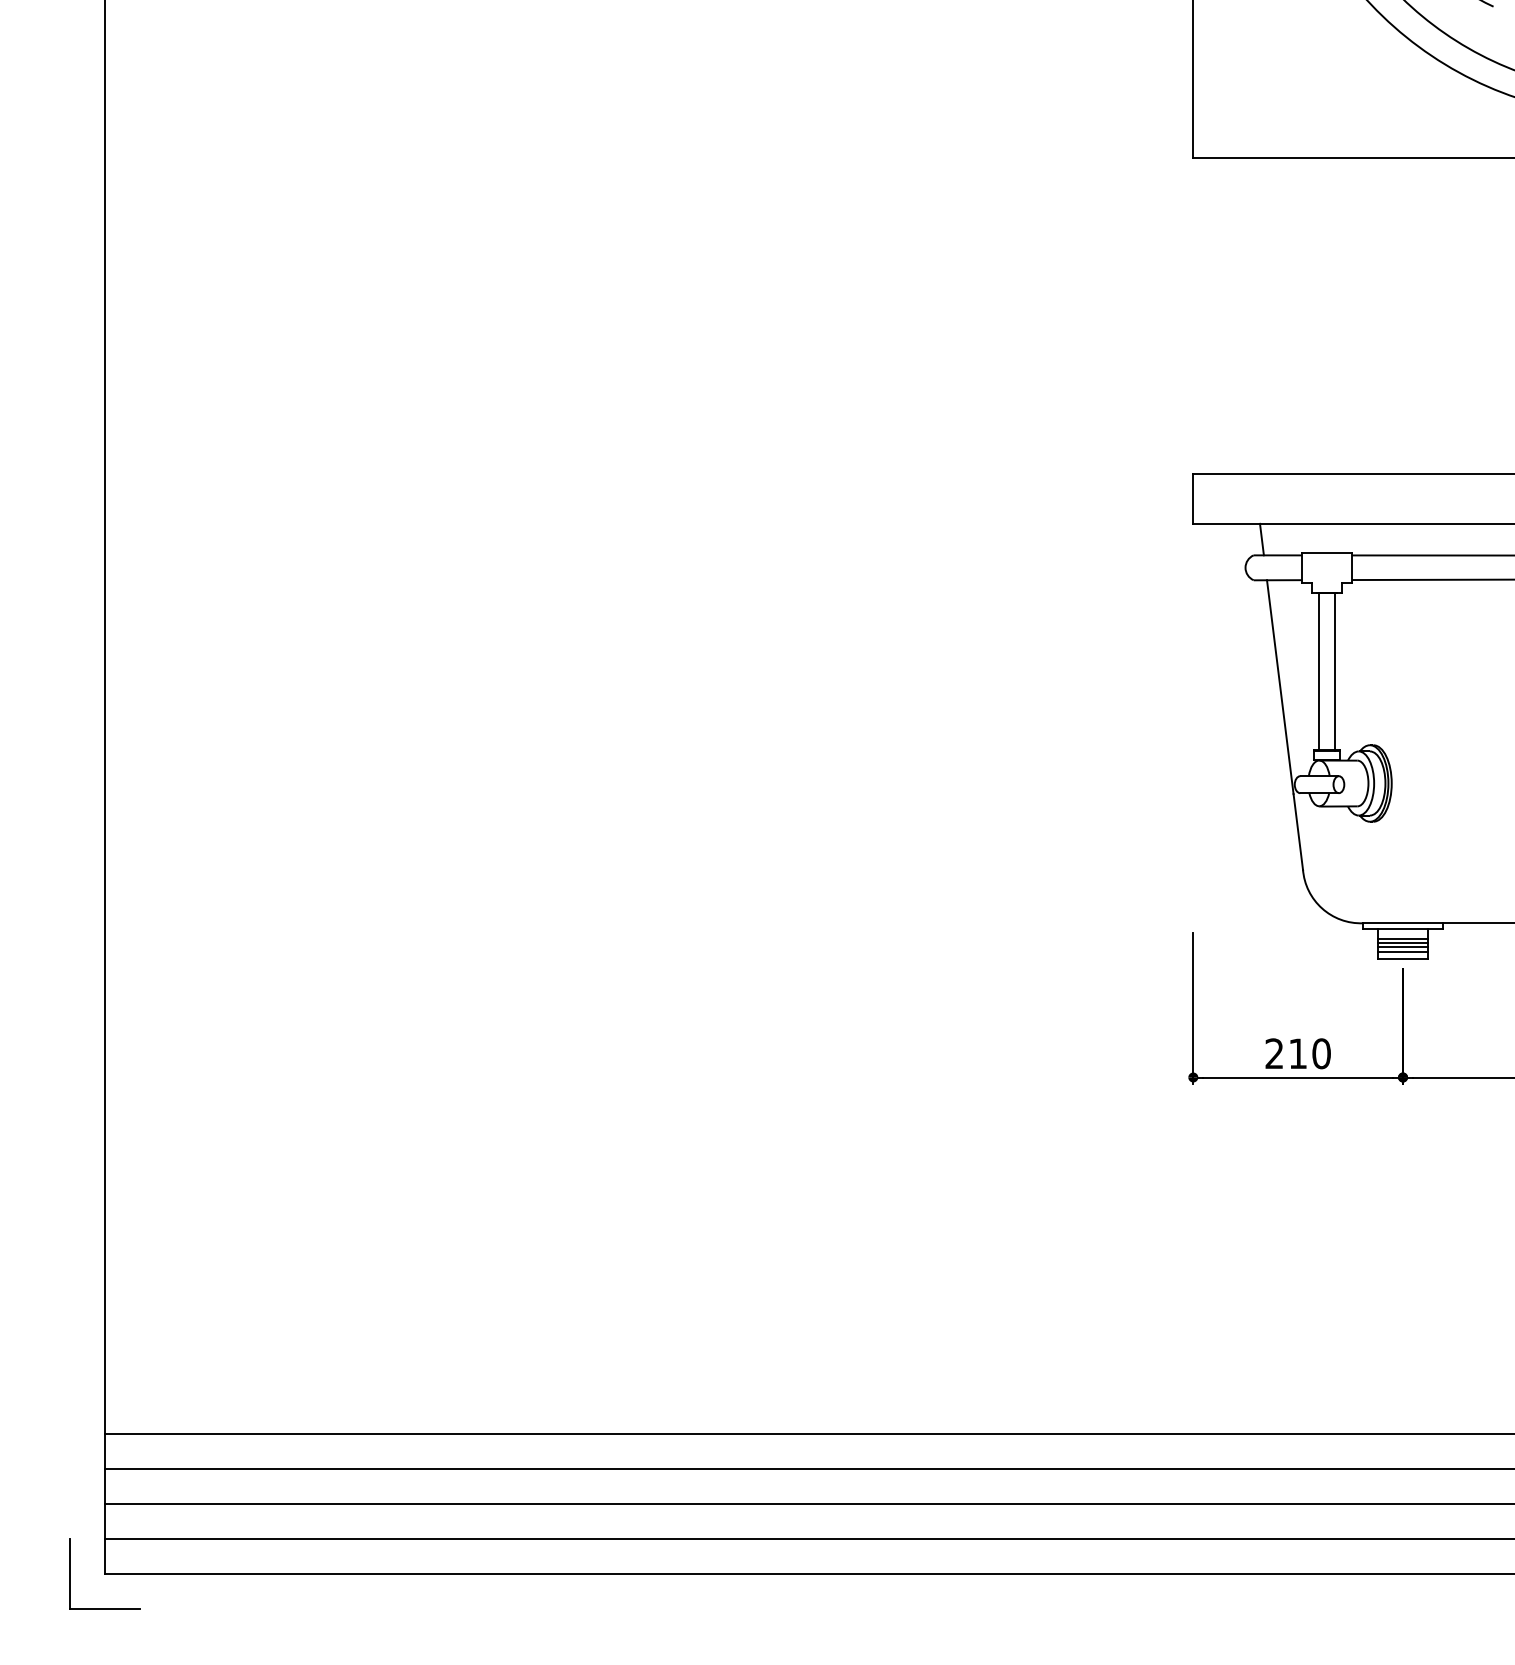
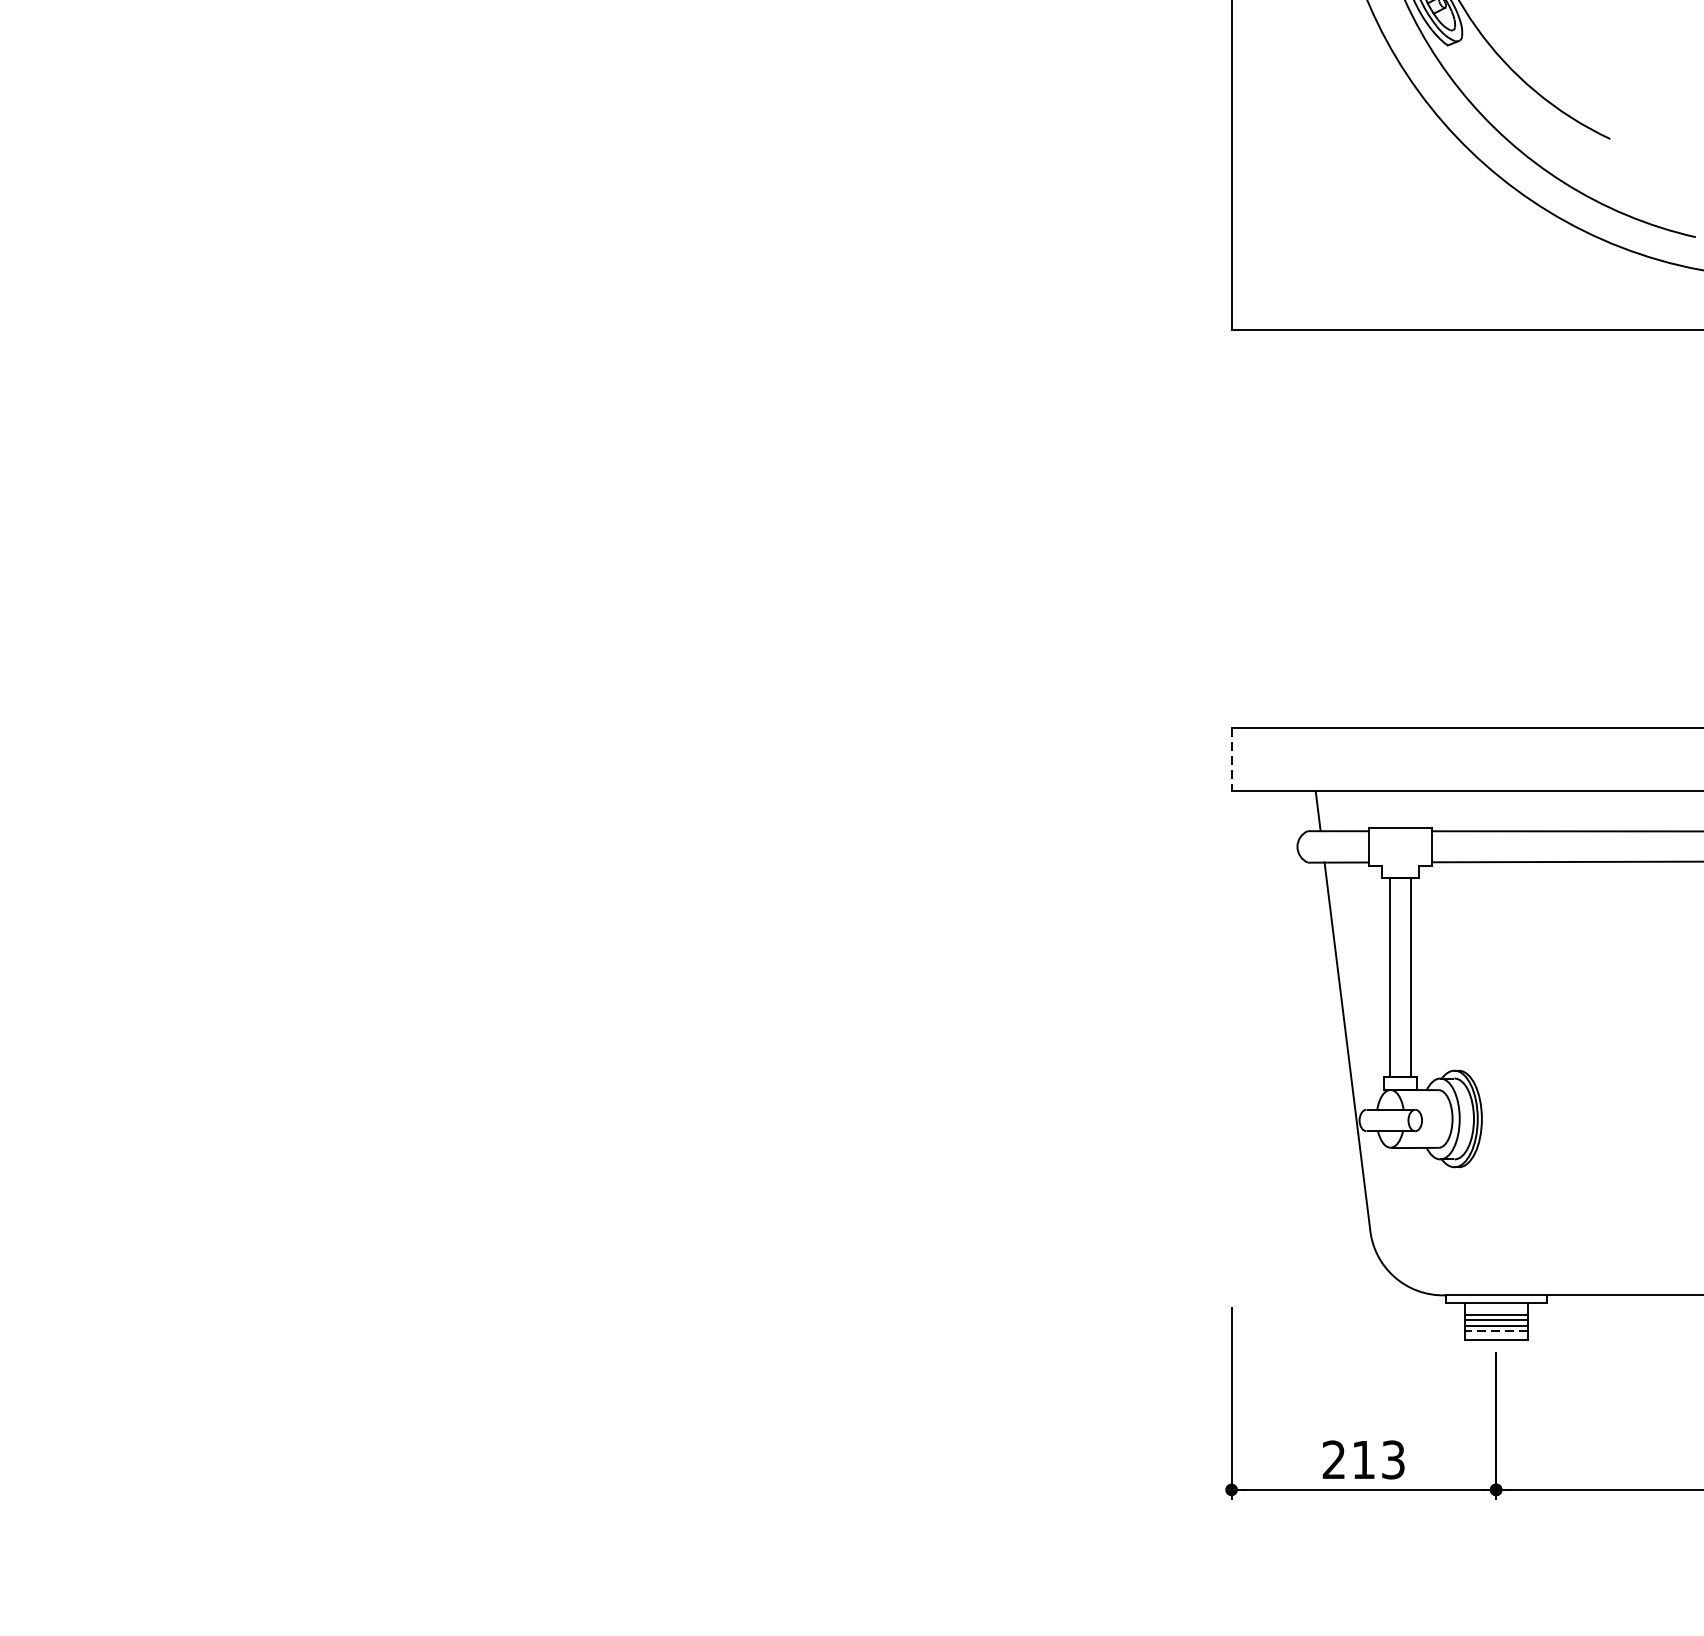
line: (1193, 498) -> (1231, 759), solid -> dashed
line: (1403, 951) -> (1496, 1330), solid -> dashed
text: (1321, 1053) -> (1393, 1459), 210 -> 213

